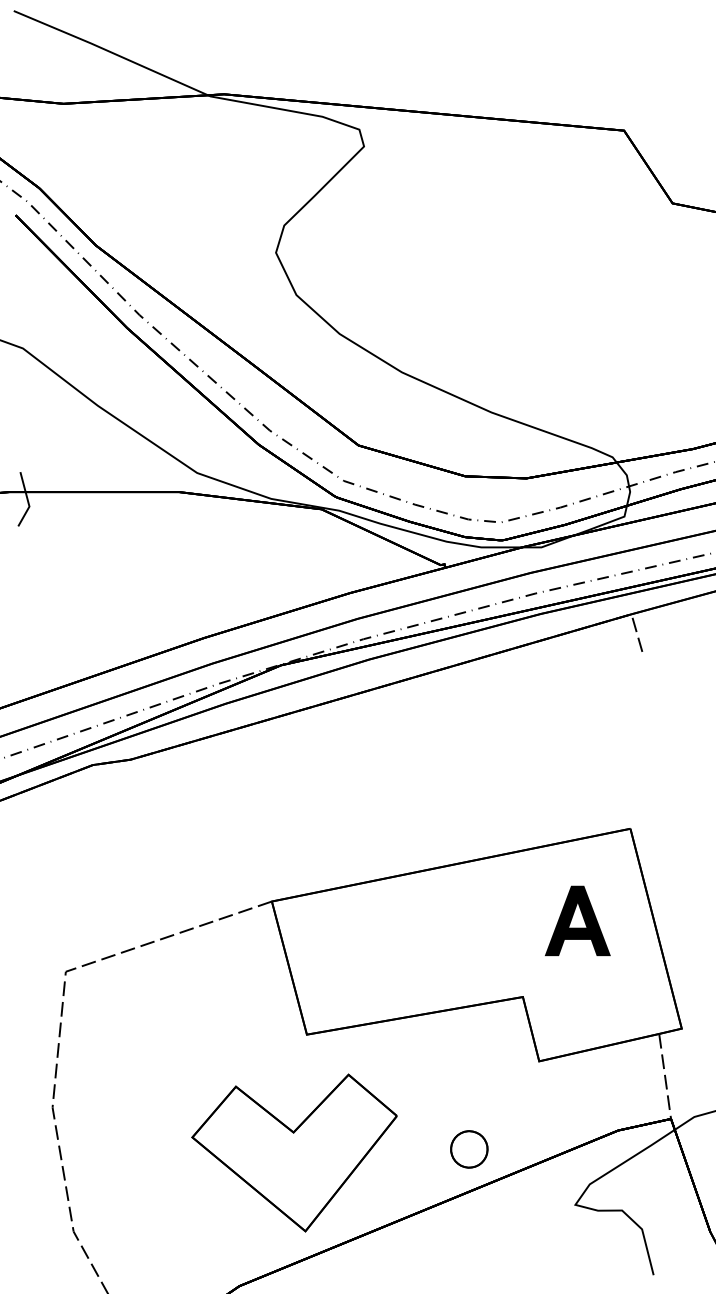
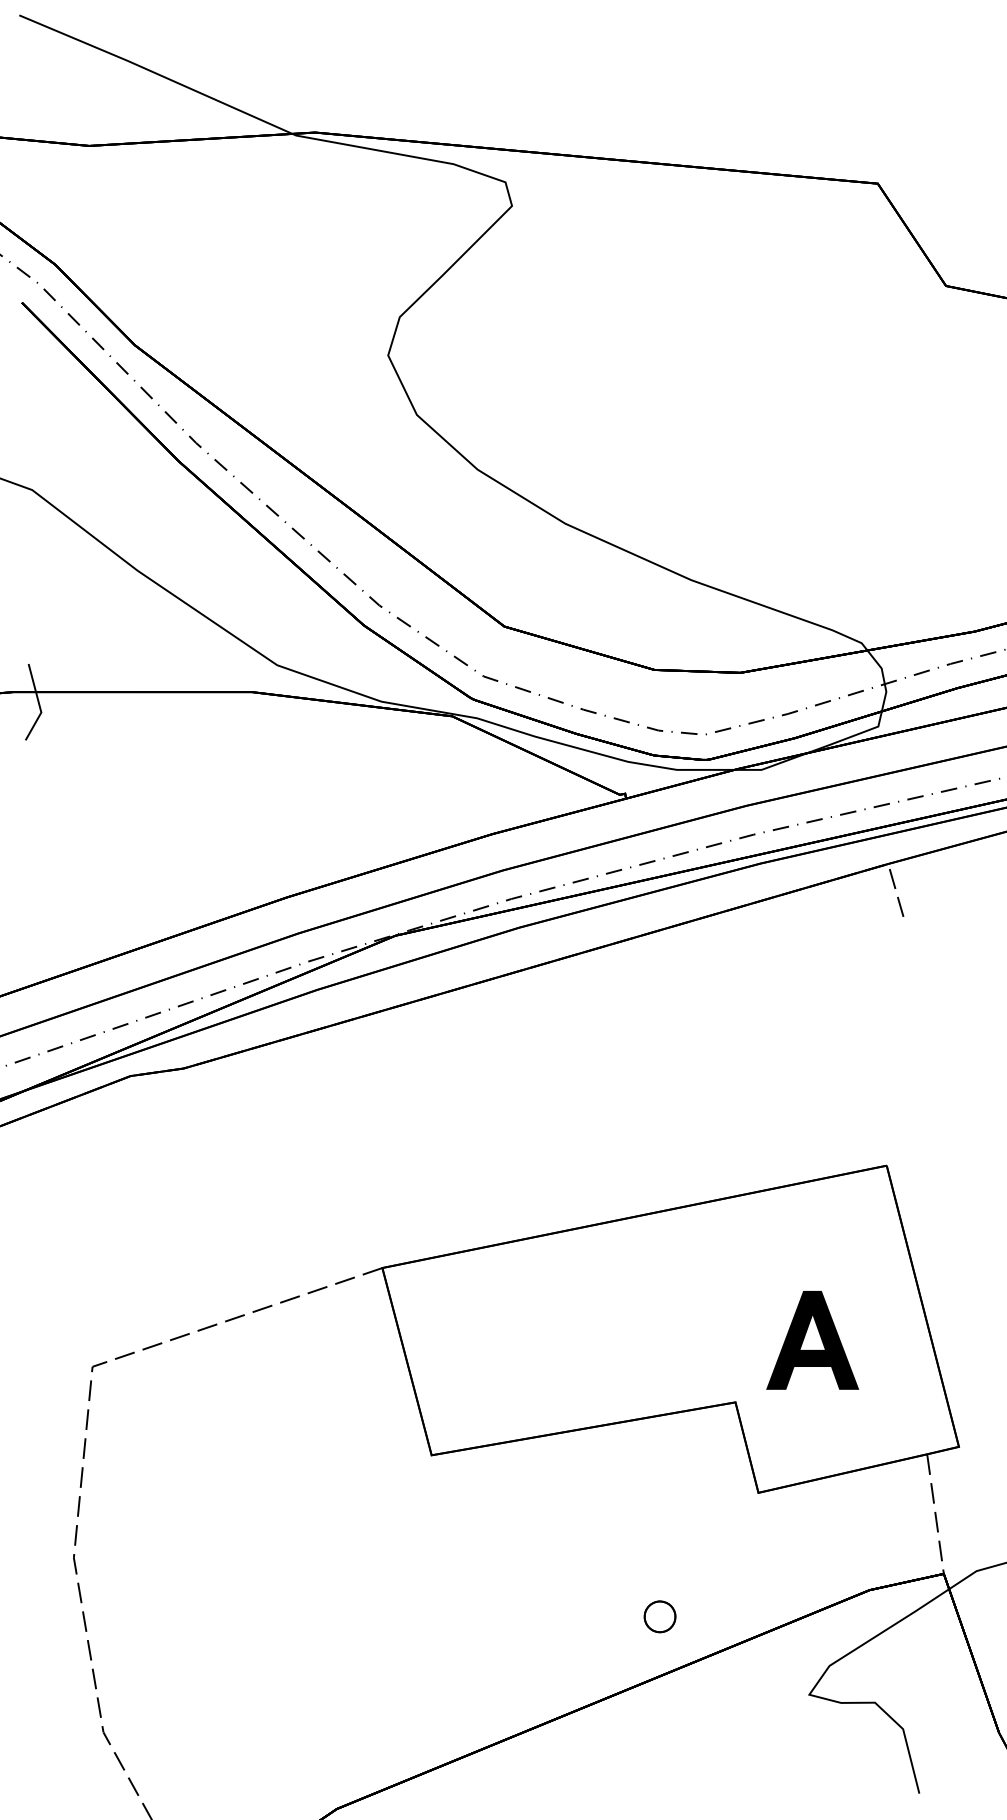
part: (577, 921) -> (812, 1340), moved
part: (468, 1149) -> (659, 1616), size x0.6
part: (294, 1152) -> (413, 1621), removed

